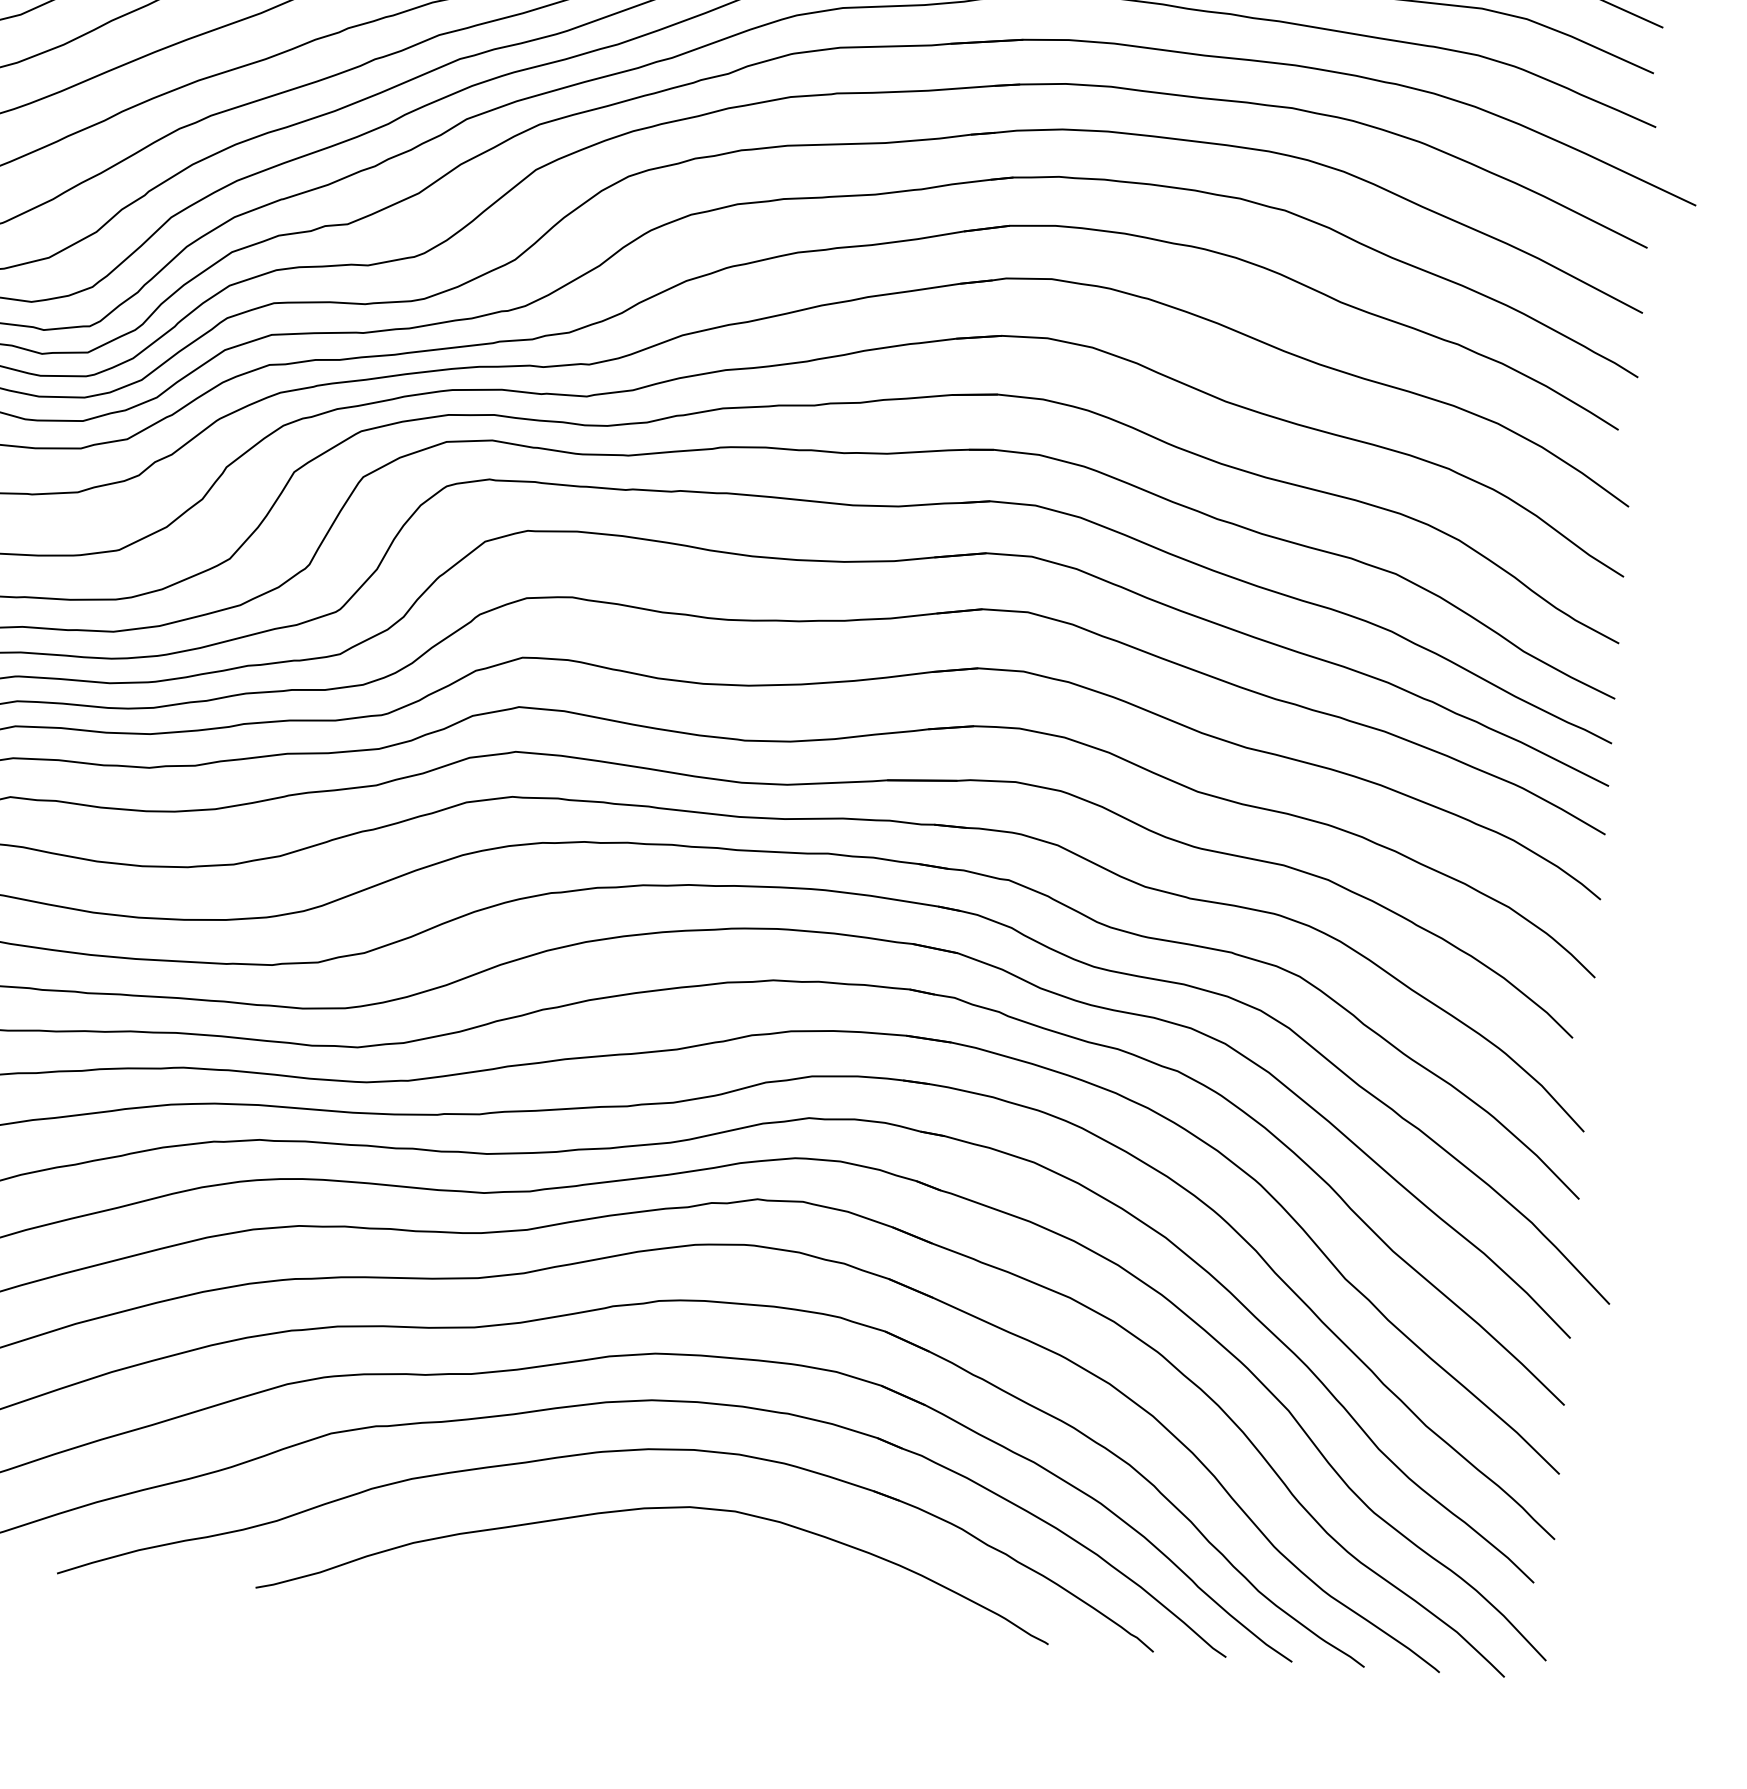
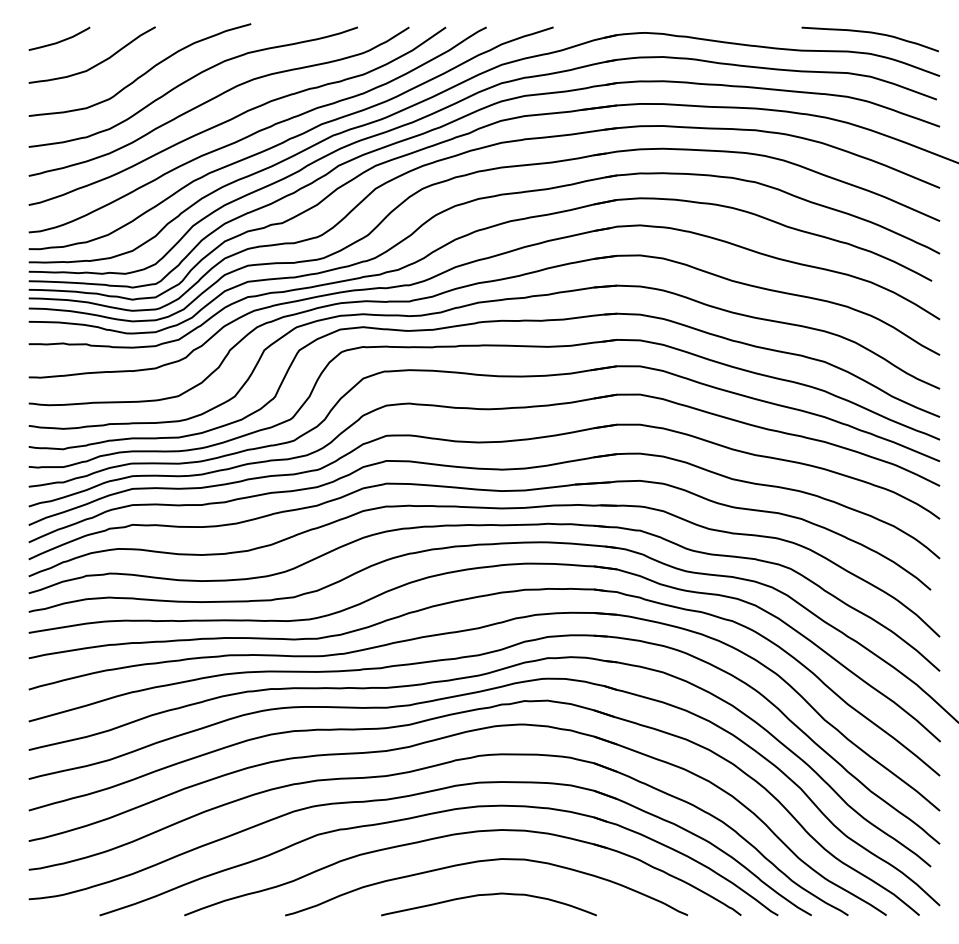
curve: (658, 1577) -> (488, 895), added

